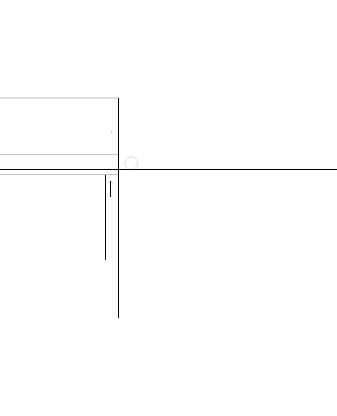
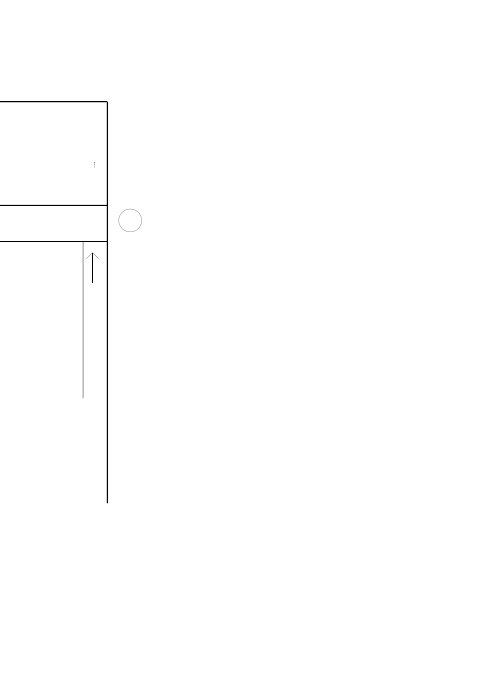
fill: (105, 217) -> (83, 319), removed

